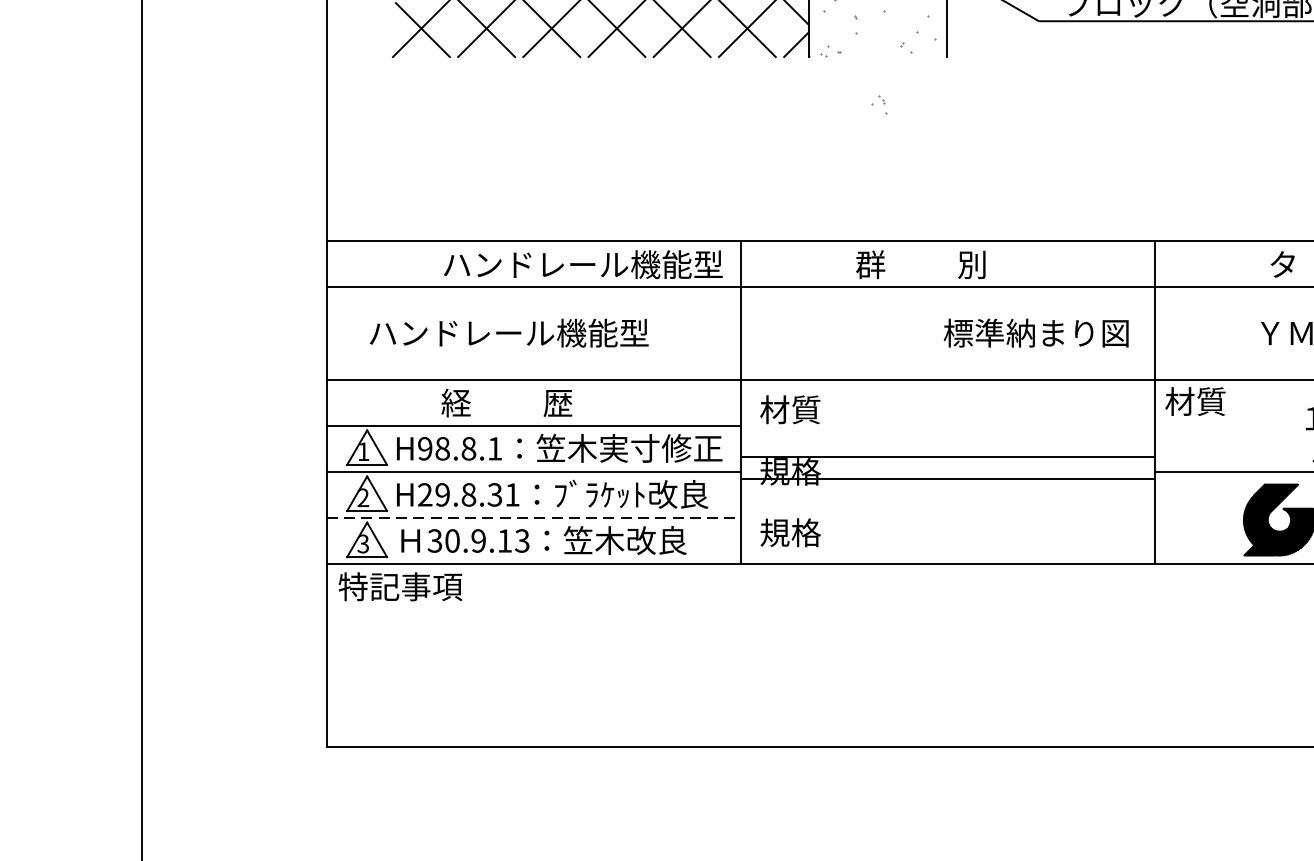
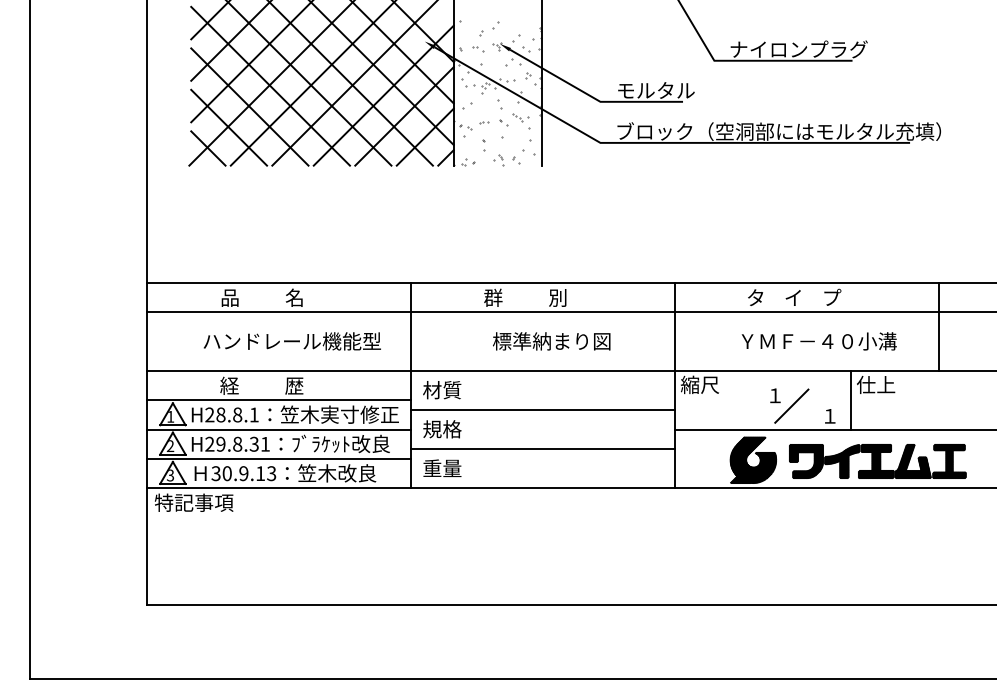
part: (878, 105) -> (498, 160), moved
text: (583, 264) -> (310, 297), ハンドレール機能型 -> 品          名
text: (507, 333) -> (291, 341), moved
text: (1035, 333) -> (551, 341), moved
text: (1196, 400) -> (700, 384), 材質 -> 縮尺
text: (424, 449) -> (209, 415), H98.8.1 -> H28.8.1
line: (947, 457) -> (542, 449), moved
line: (947, 479) -> (542, 410), moved
line: (533, 518) -> (278, 459), dashed -> solid
text: (790, 532) -> (442, 468), 規格 -> 重量

